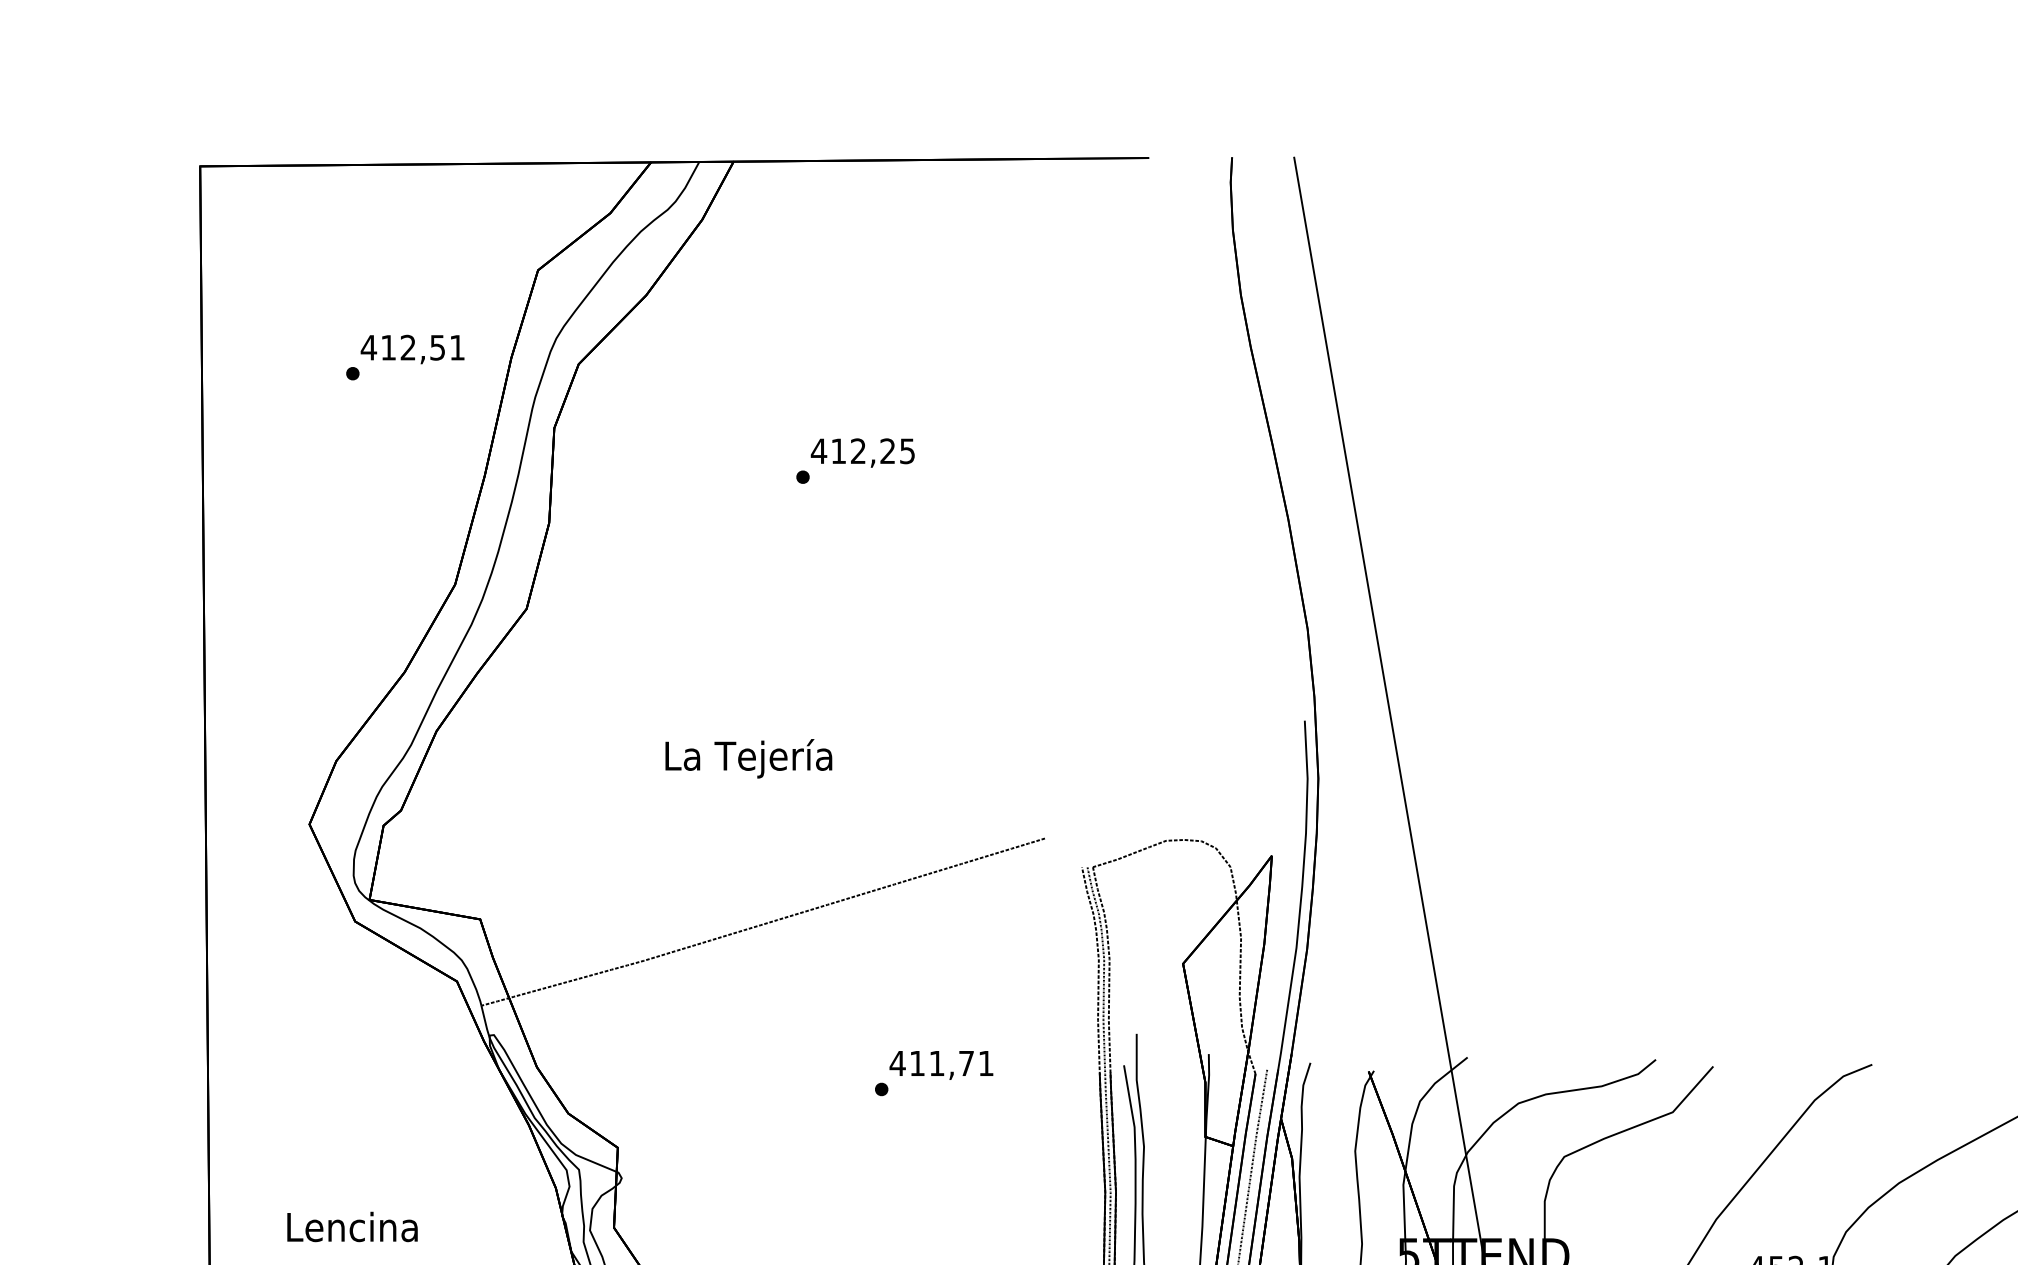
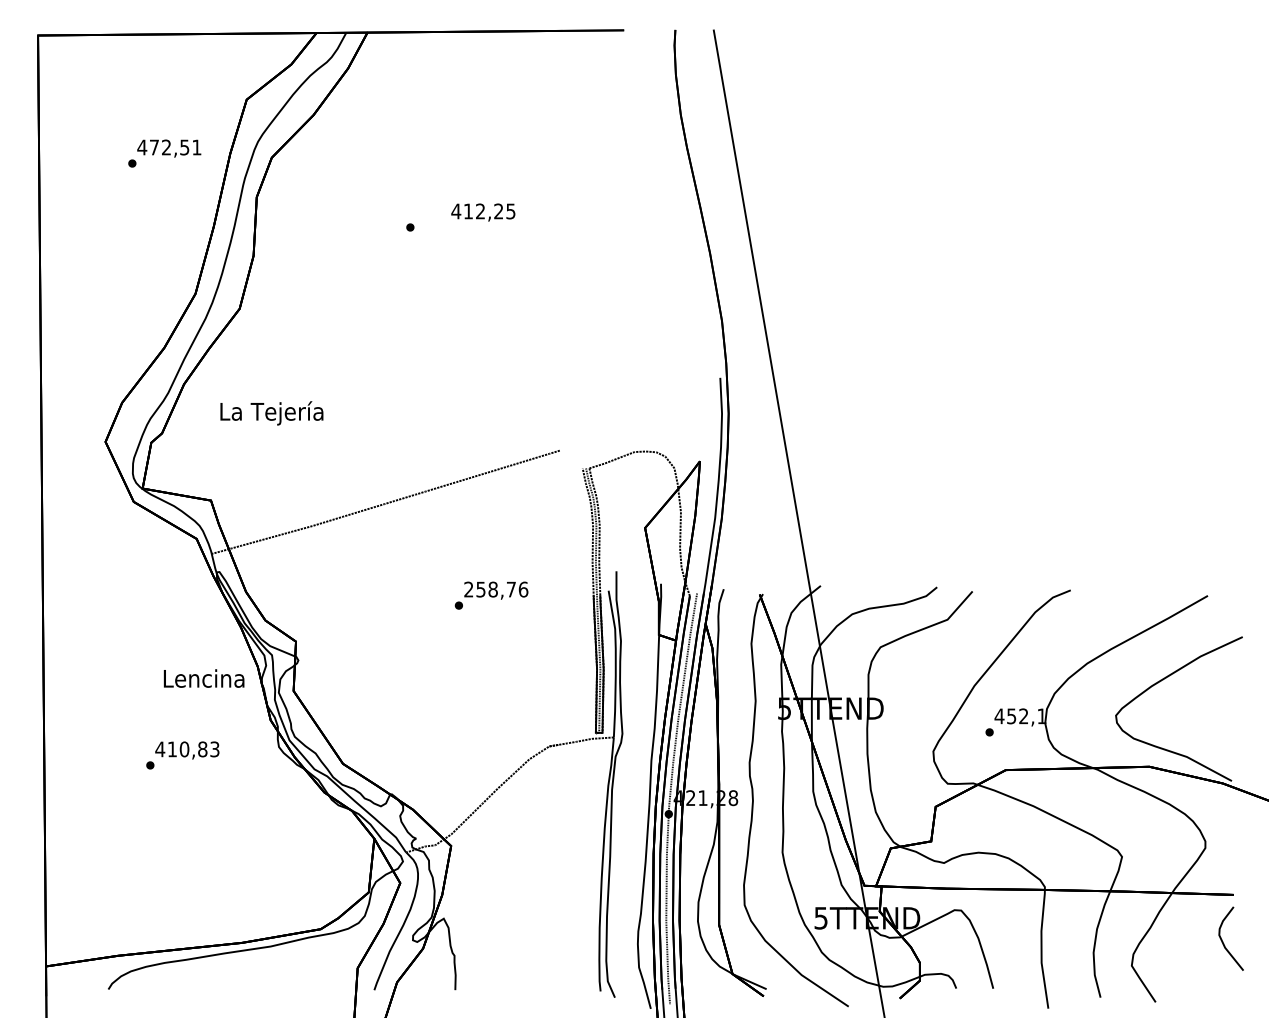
text: (388, 347) -> (154, 147), 412,51 -> 472,51
text: (863, 452) -> (483, 212), moved
text: (748, 758) -> (271, 413), moved
text: (940, 1063) -> (495, 589), 411,71 -> 258,76
text: (351, 1226) -> (203, 678), moved

